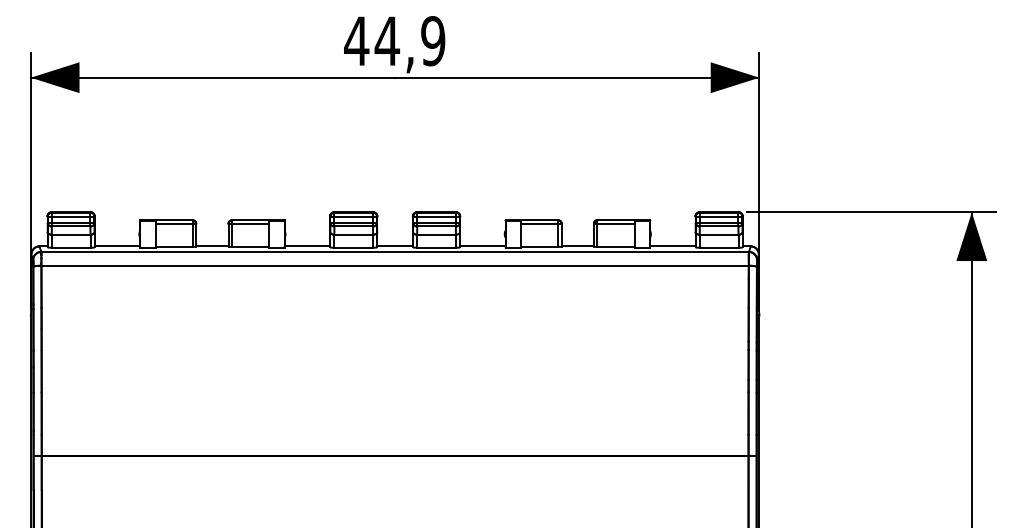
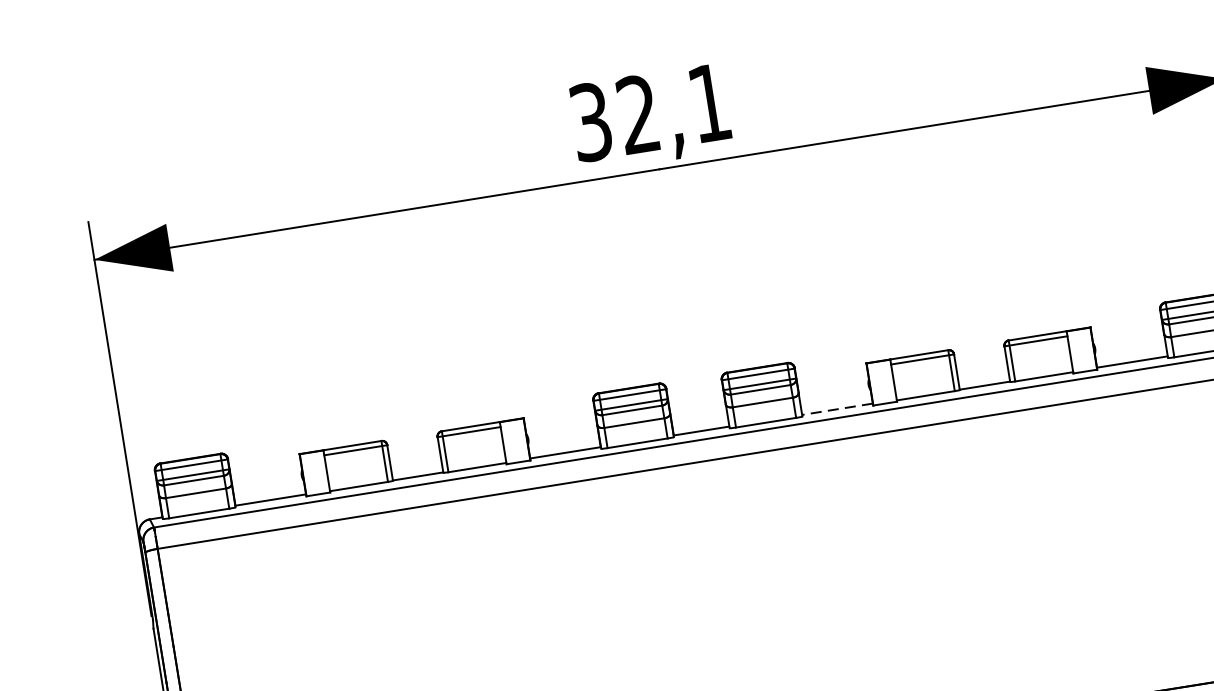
text: (394, 41) -> (649, 113), 44,9 -> 32,1
line: (482, 246) -> (837, 409), solid -> dashed

